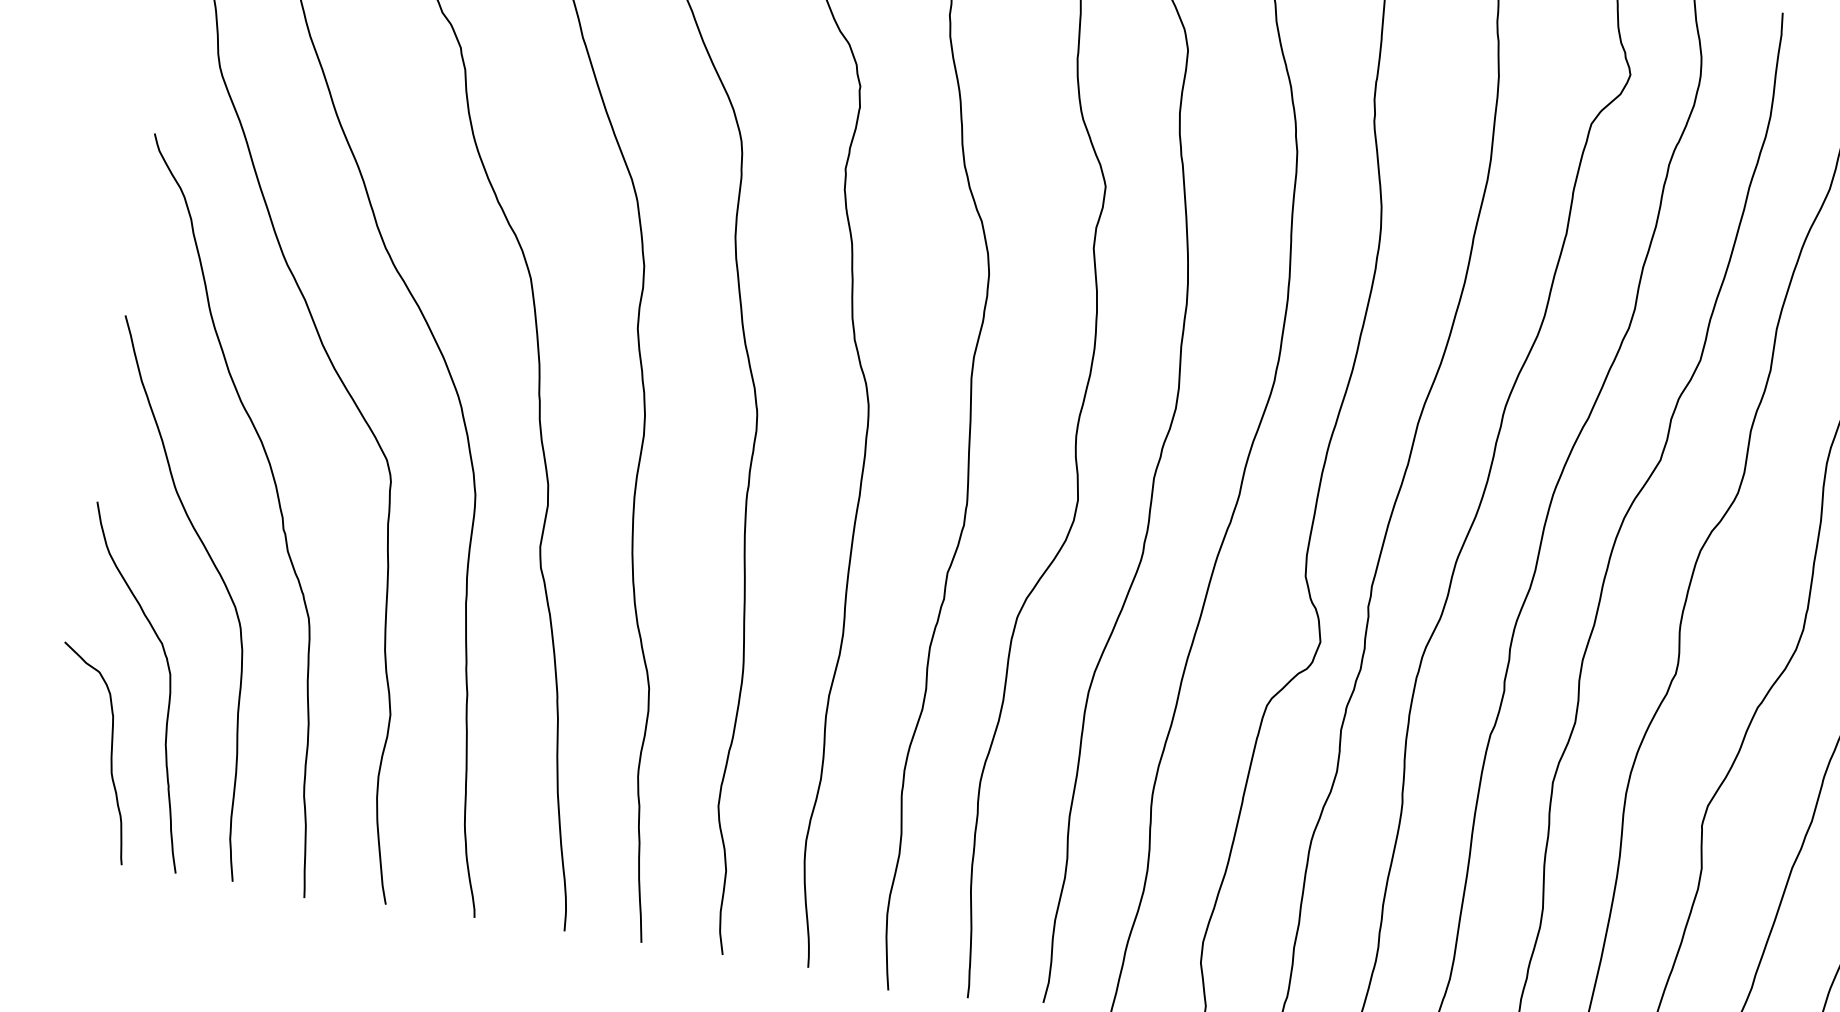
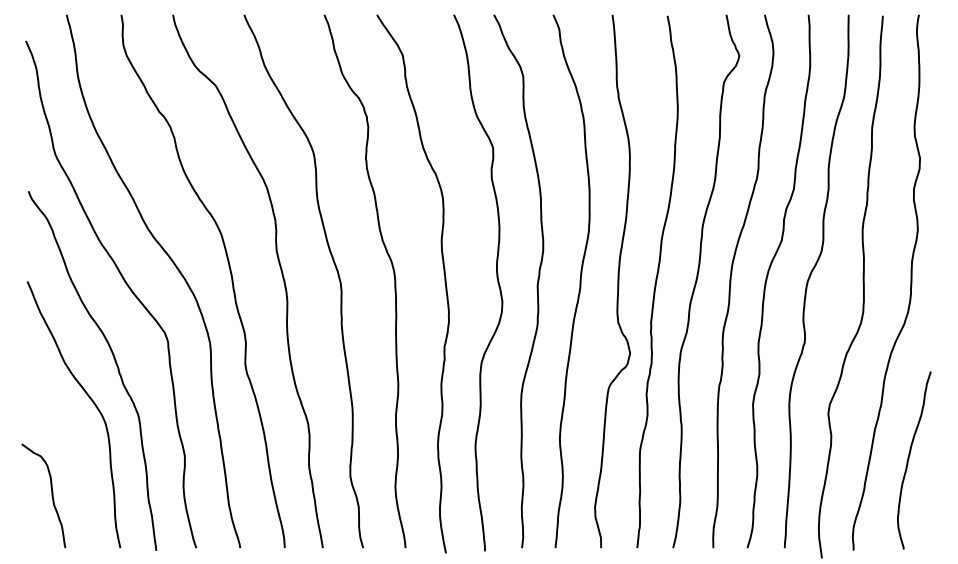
curve: (167, 680) -> (74, 455), removed

